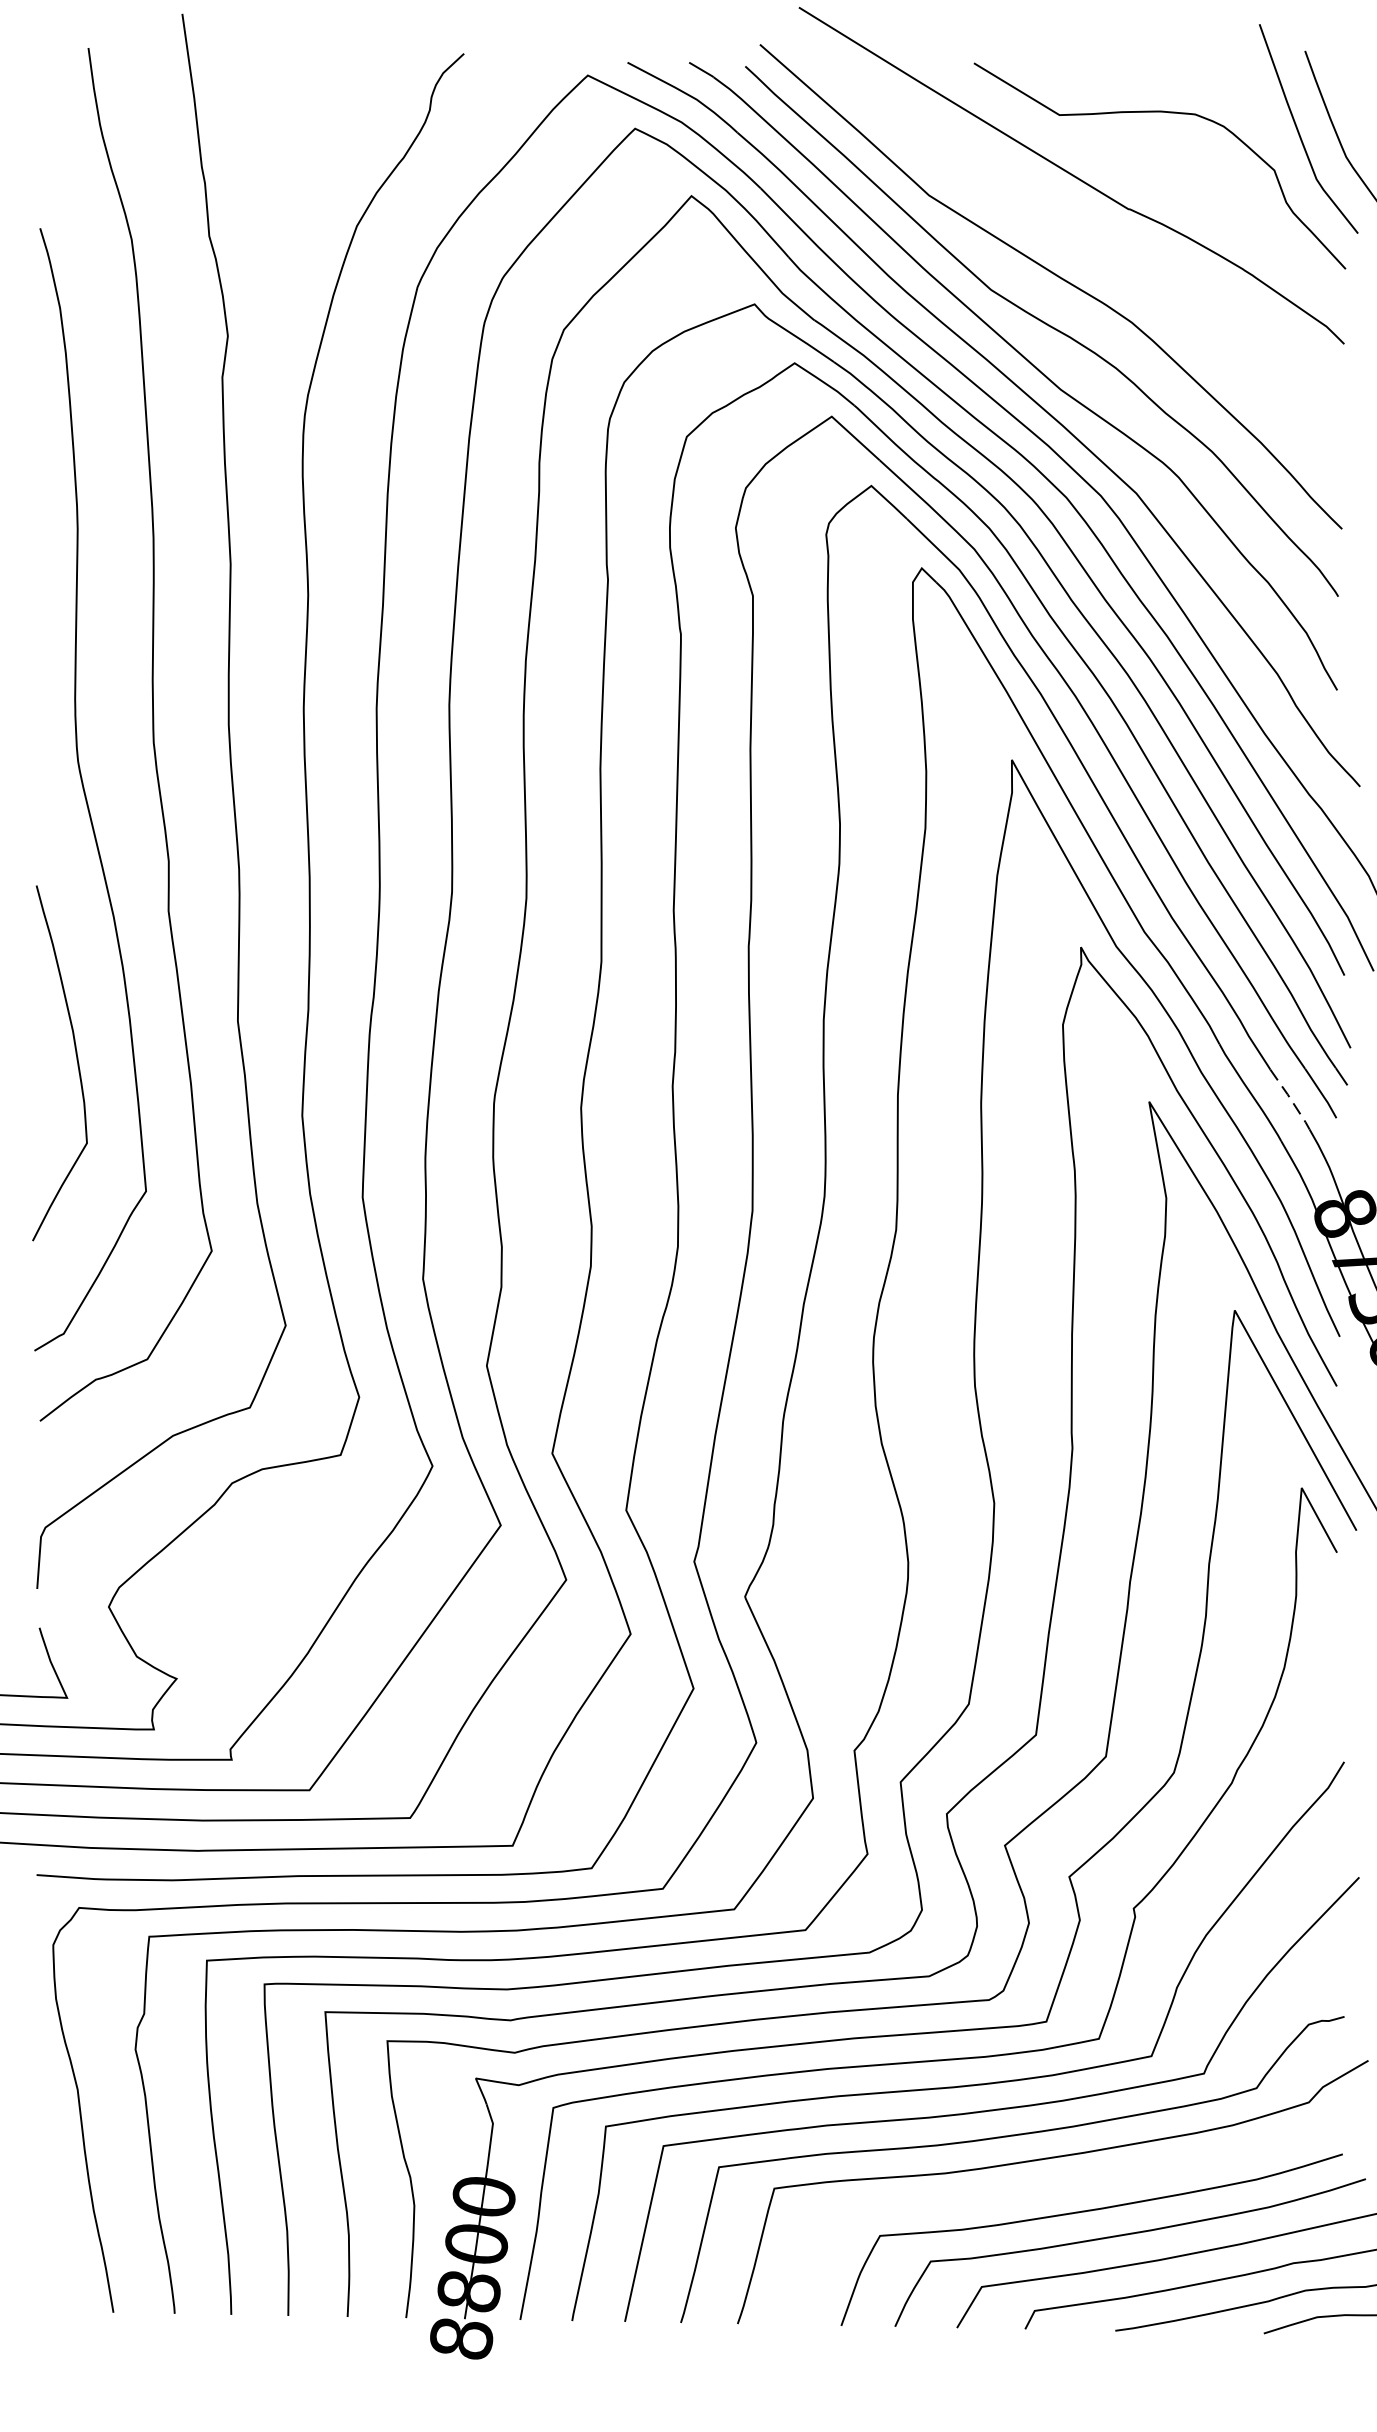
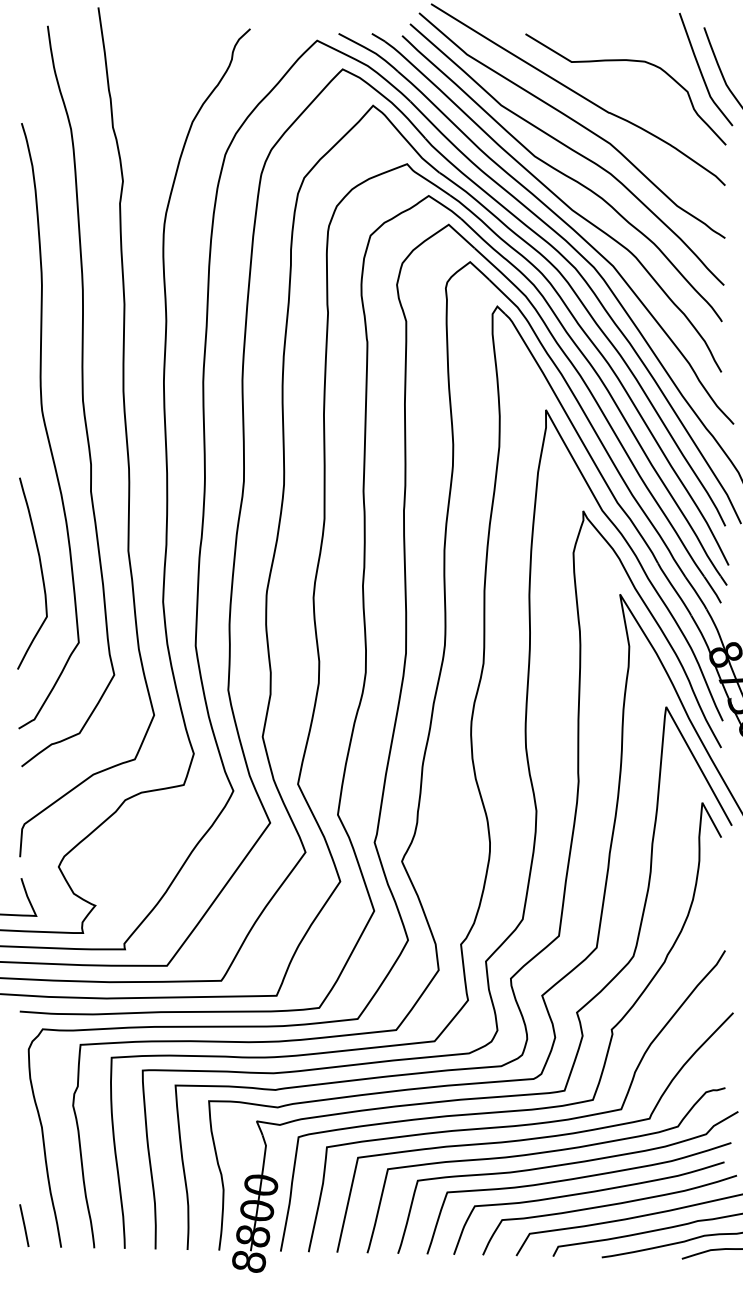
curve: (1062, 225) -> (573, 121), added
line: (1290, 1098) -> (696, 592), dashed -> solid
curve: (1070, 2186) -> (577, 1179), added
line: (45, 2271) -> (24, 1225), added

